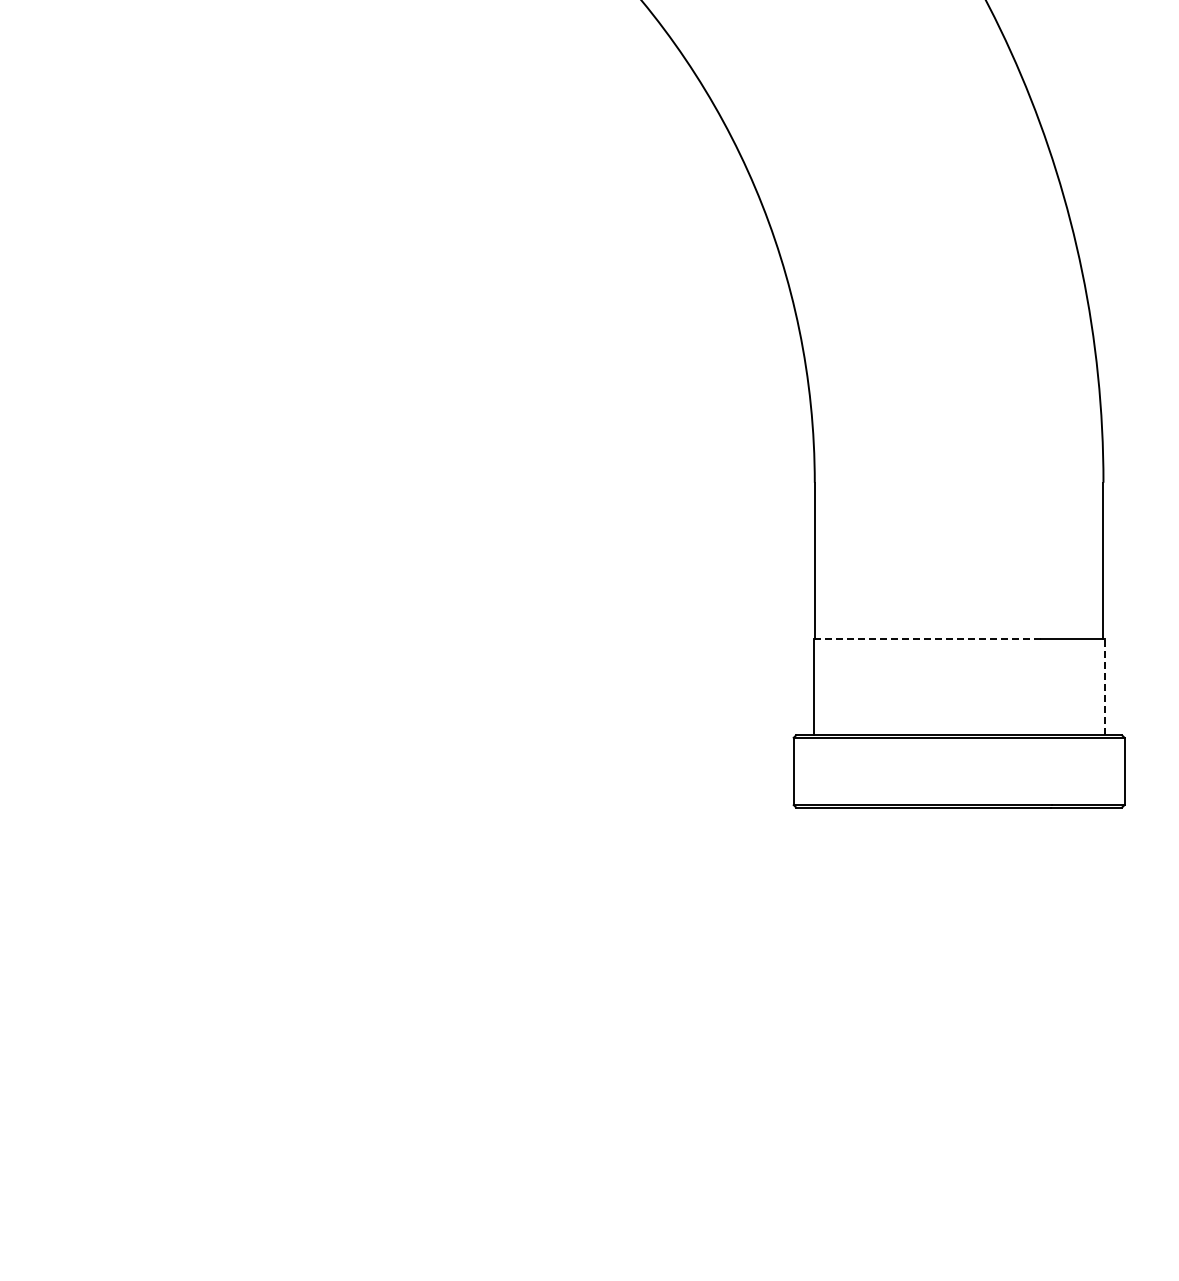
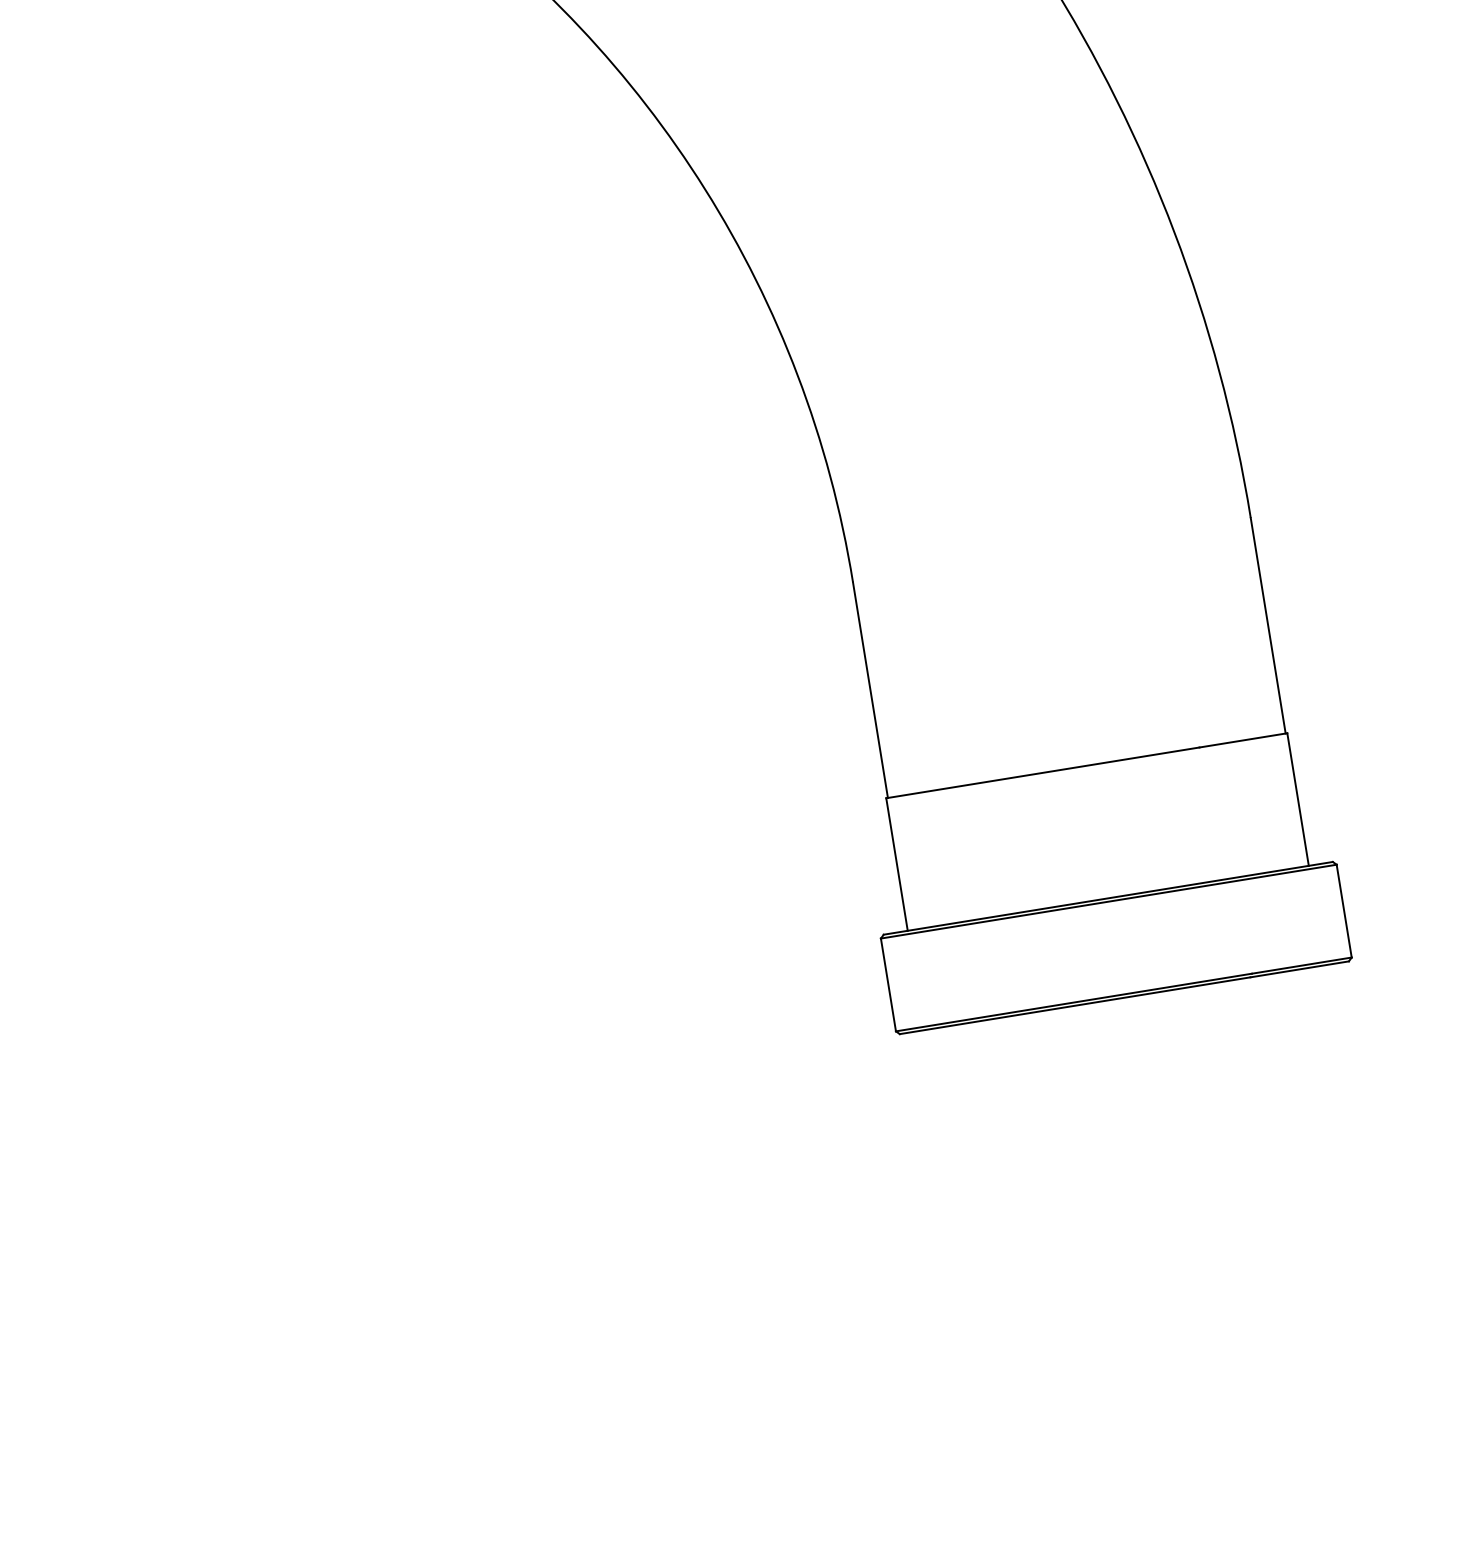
line: (927, 639) -> (1043, 773), dashed -> solid
line: (1104, 686) -> (1297, 798), dashed -> solid

